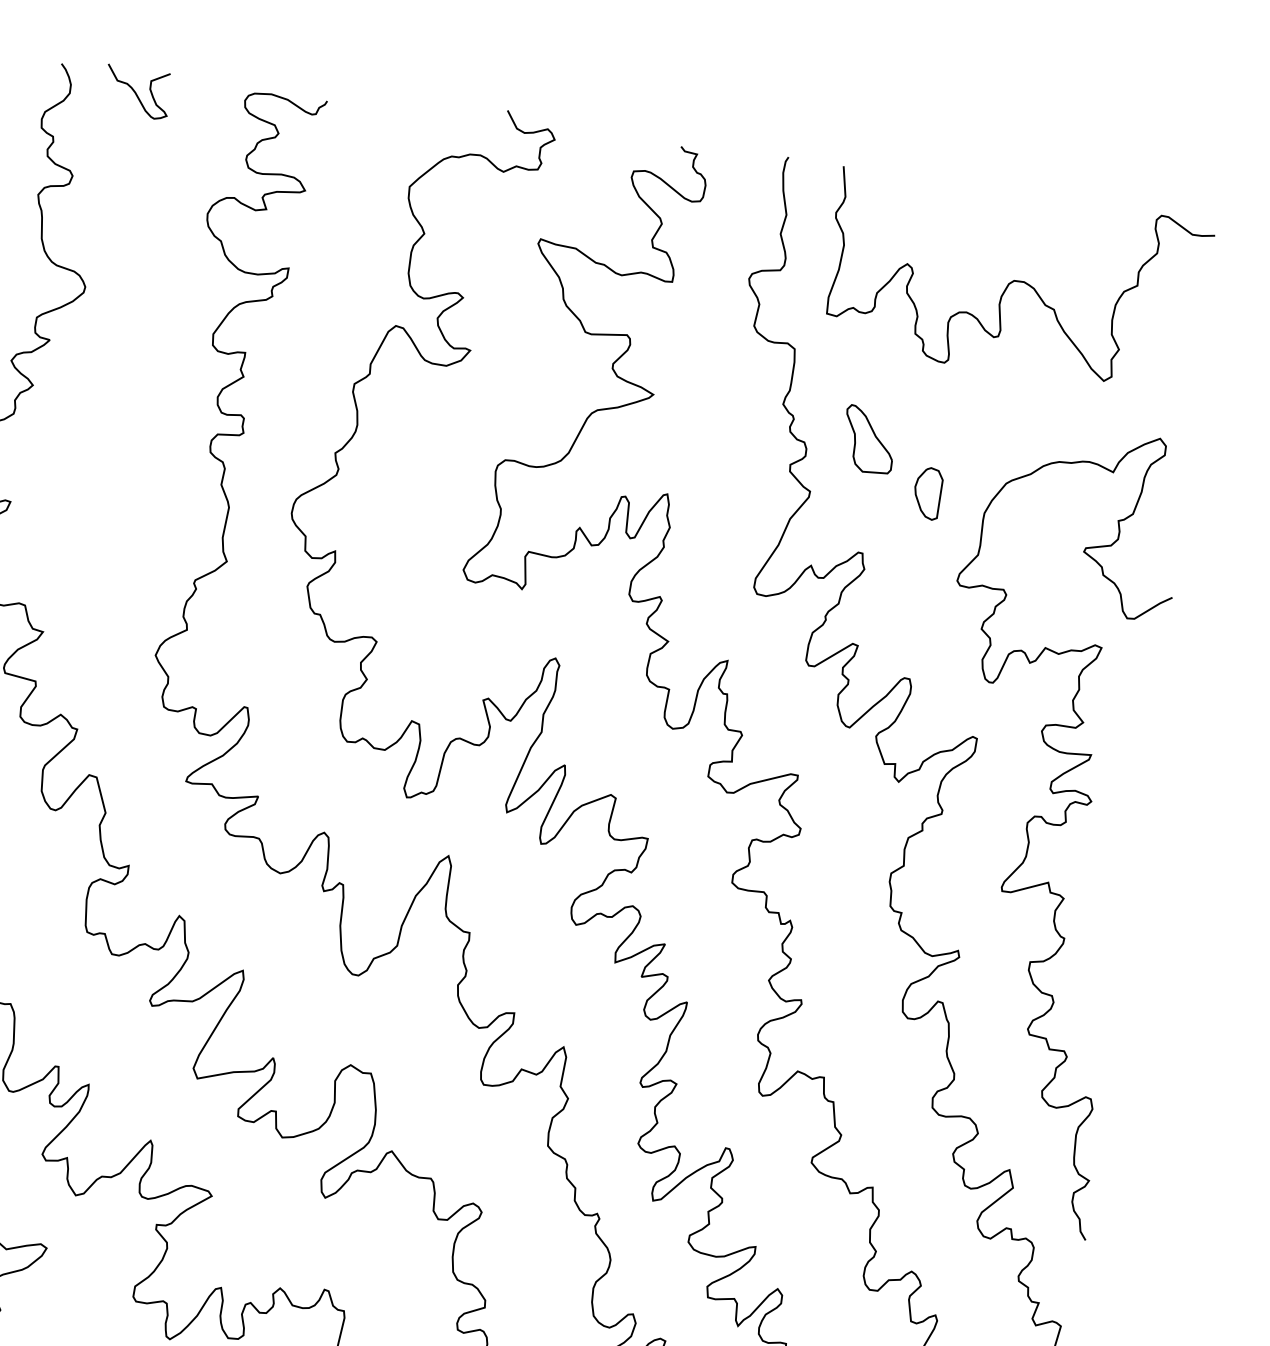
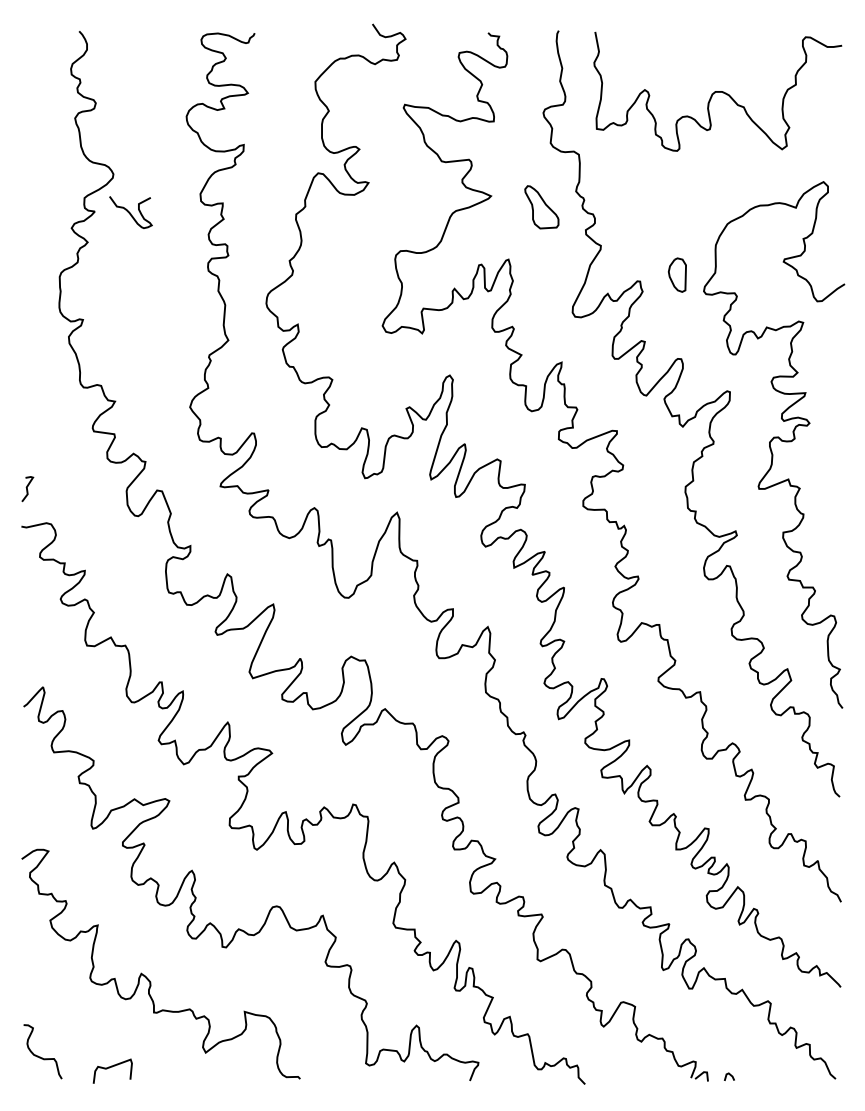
curve: (136, 92) -> (130, 212), moved
part: (868, 440) -> (541, 207), moved
part: (926, 492) -> (676, 274), moved

